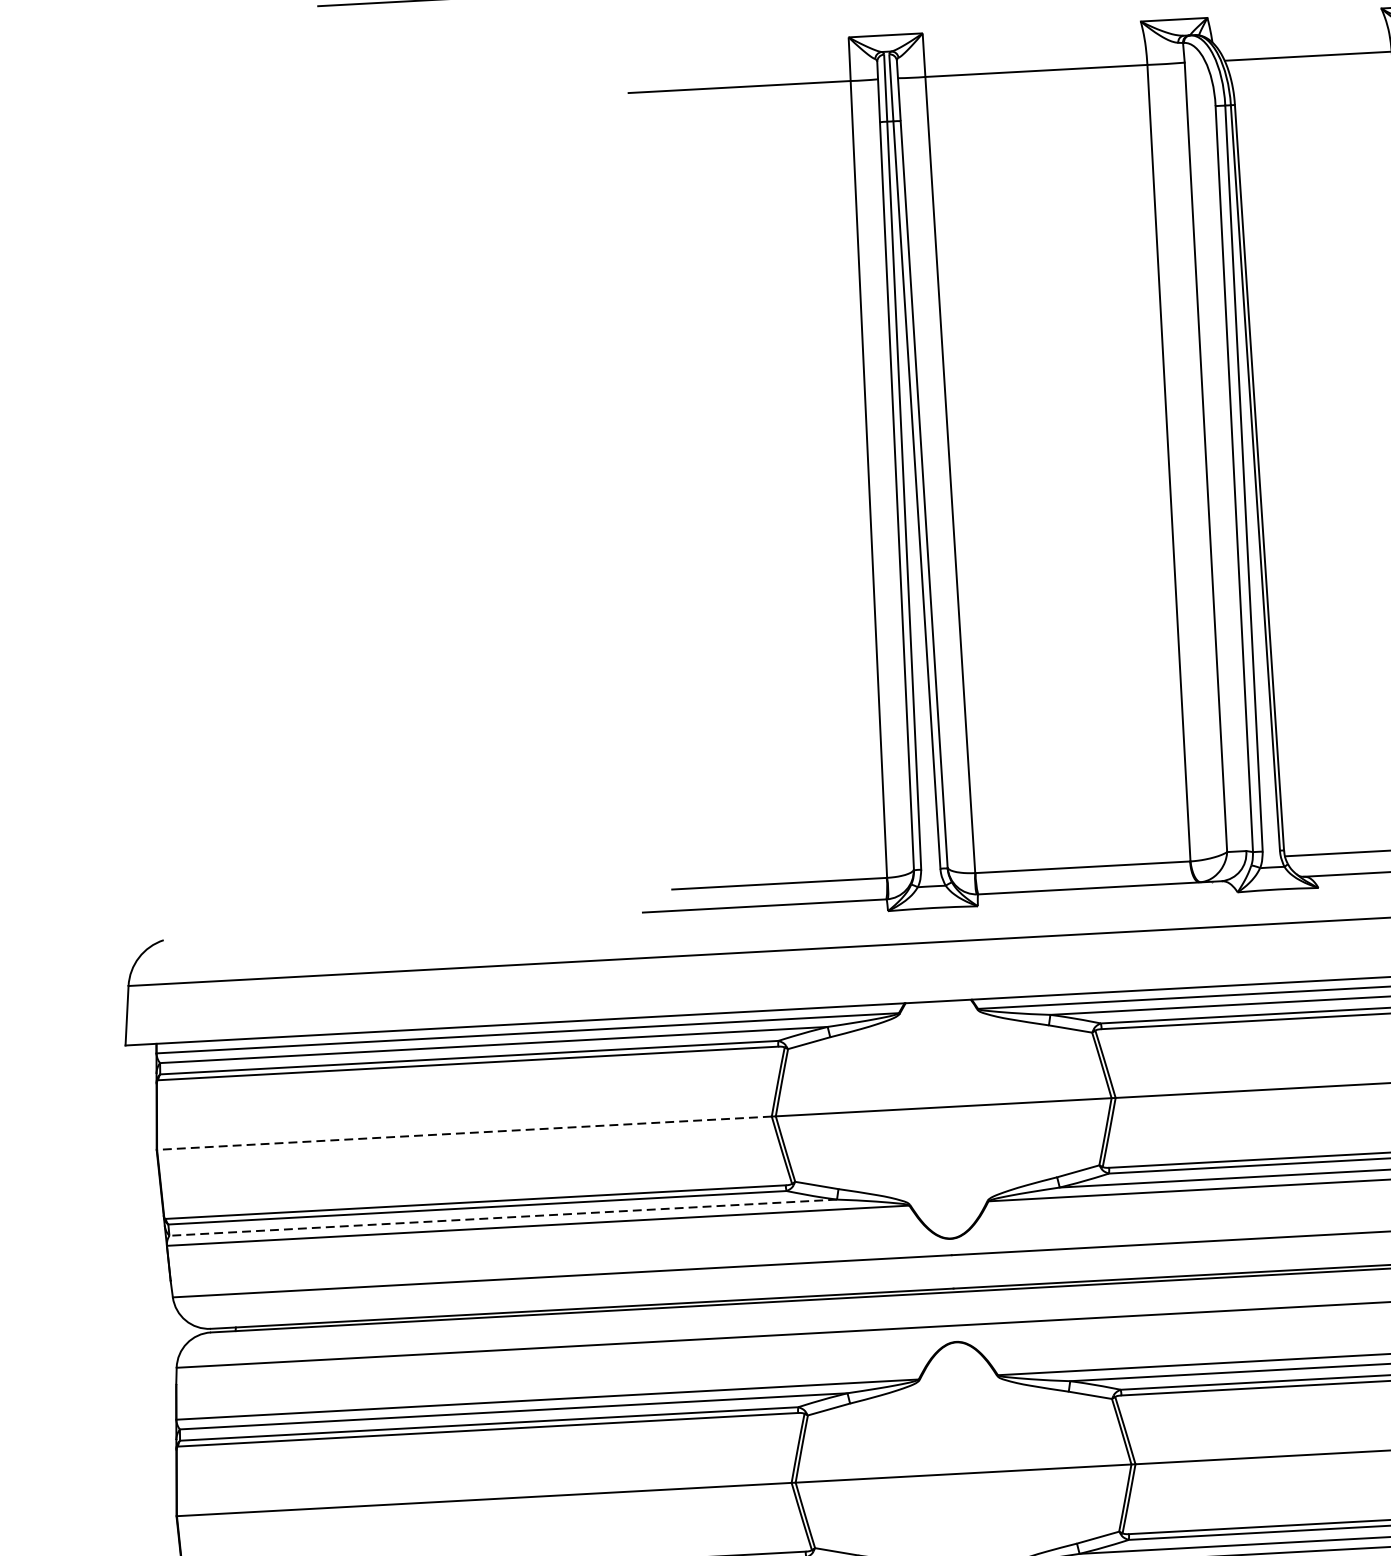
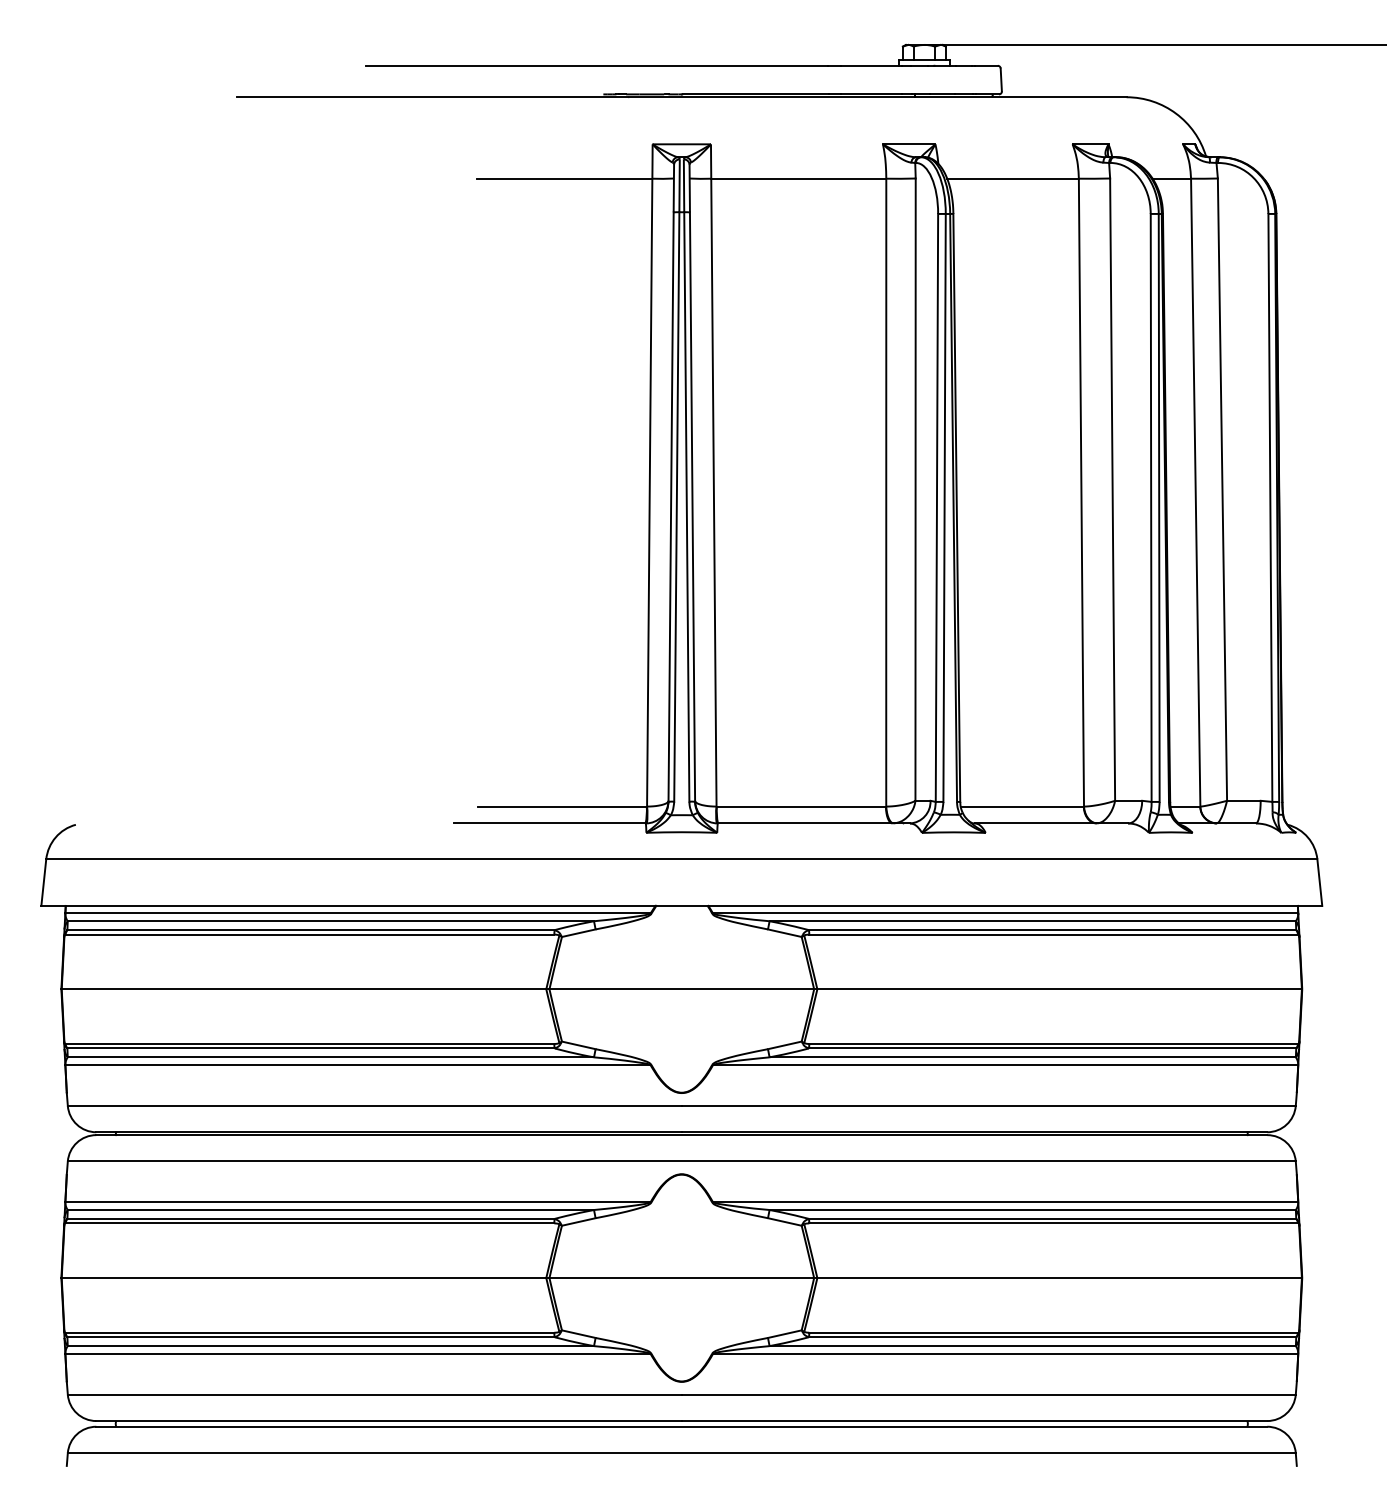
line: (463, 1133) -> (303, 989), dashed -> solid
line: (502, 1217) -> (330, 1057), dashed -> solid

